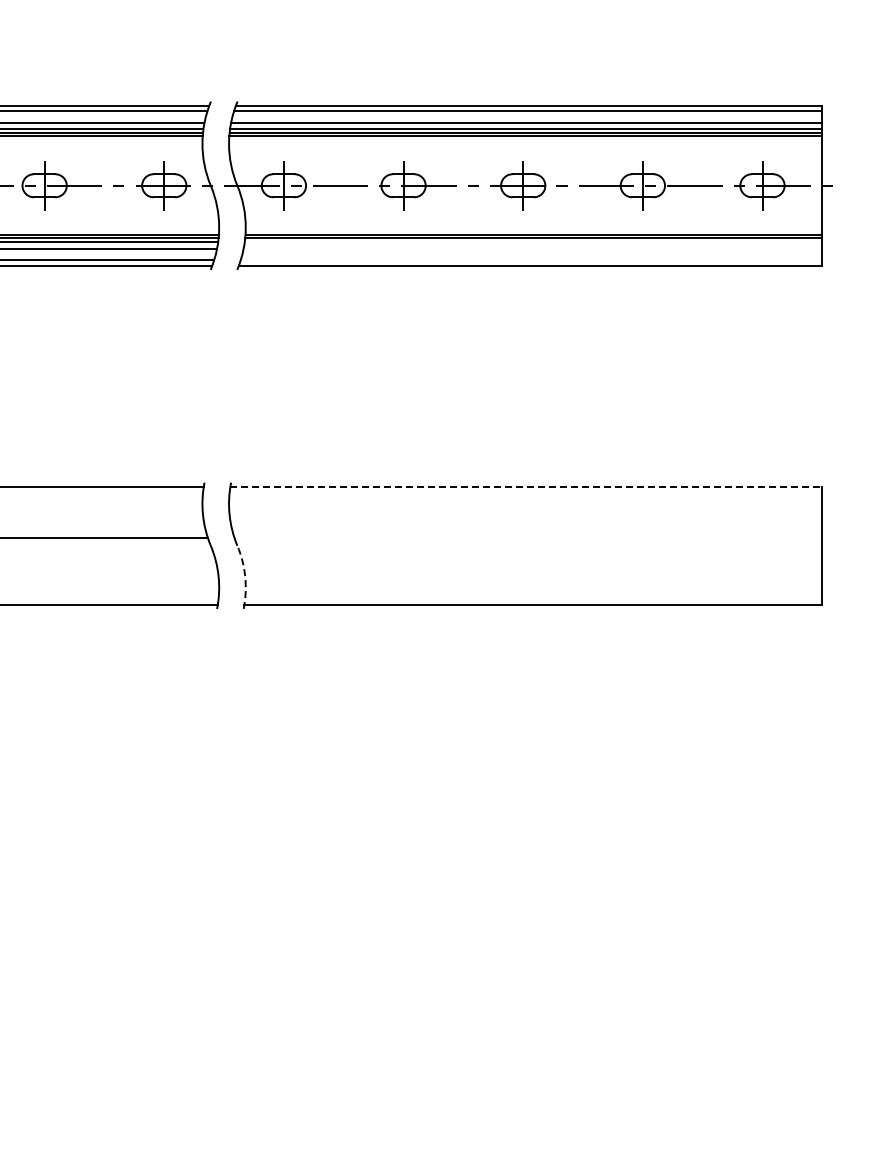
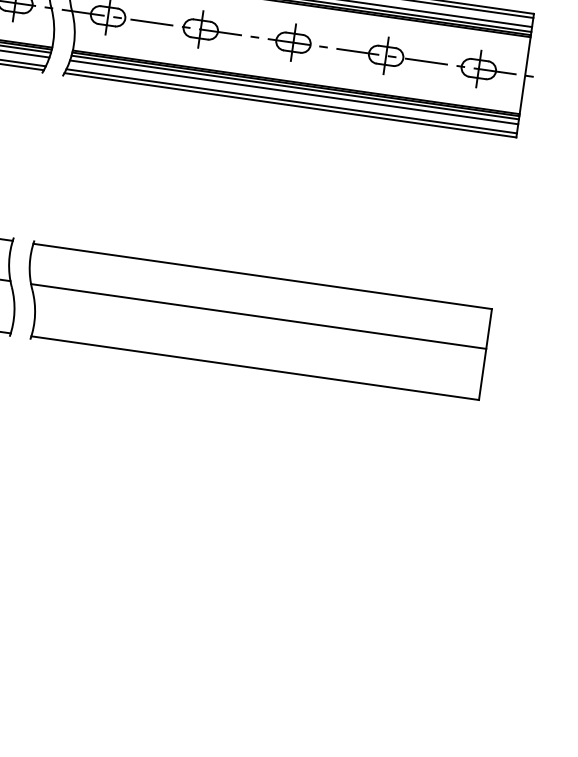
line: (533, 242) -> (295, 87), added
line: (532, 248) -> (293, 92), added
line: (531, 260) -> (291, 101), added
line: (526, 487) -> (262, 276), dashed -> solid
line: (528, 538) -> (258, 316), added
arc: (245, 576) -> (35, 314), dashed -> solid

